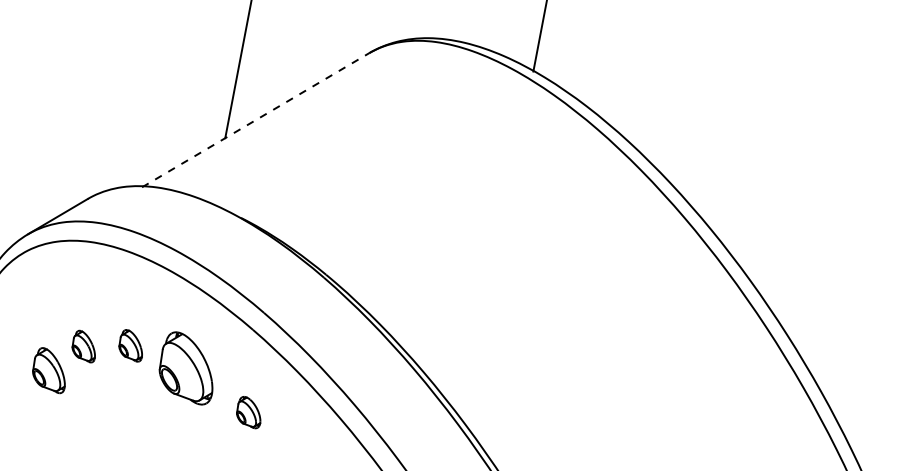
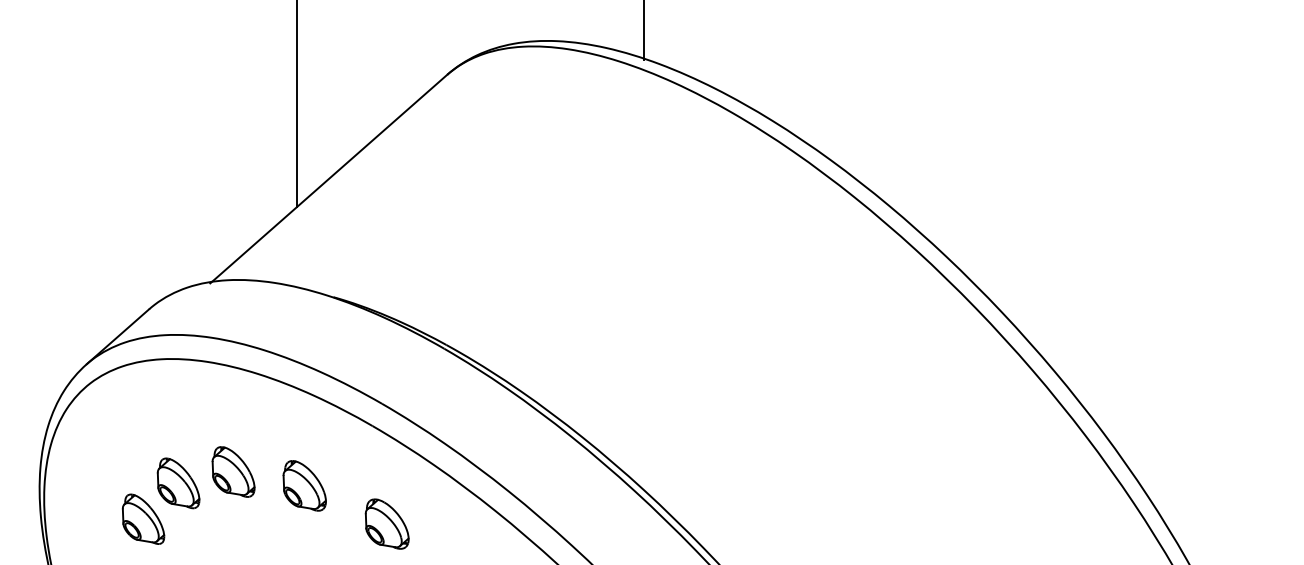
line: (255, 120) -> (328, 179), dashed -> solid
part: (131, 345) -> (233, 471), size x1.43
part: (84, 346) -> (178, 483), size x1.43
part: (187, 367) -> (304, 485), size x0.62
part: (249, 411) -> (386, 523), size x1.43

